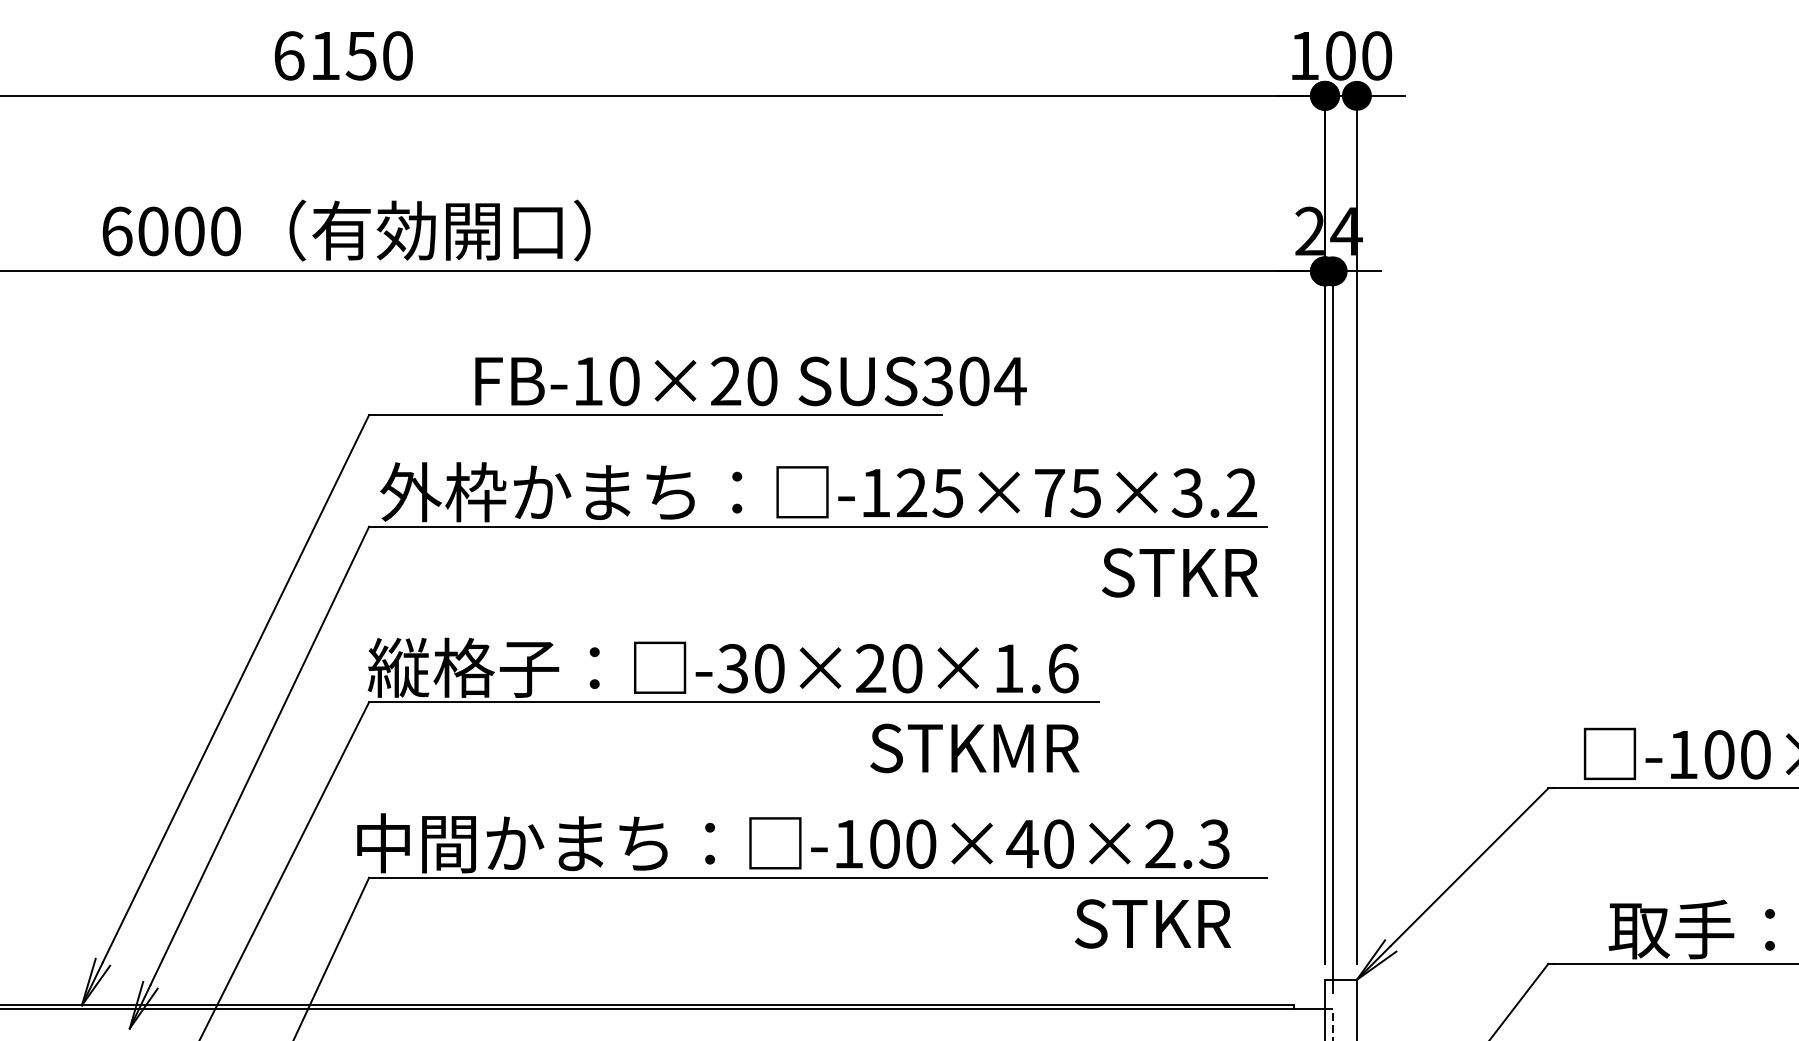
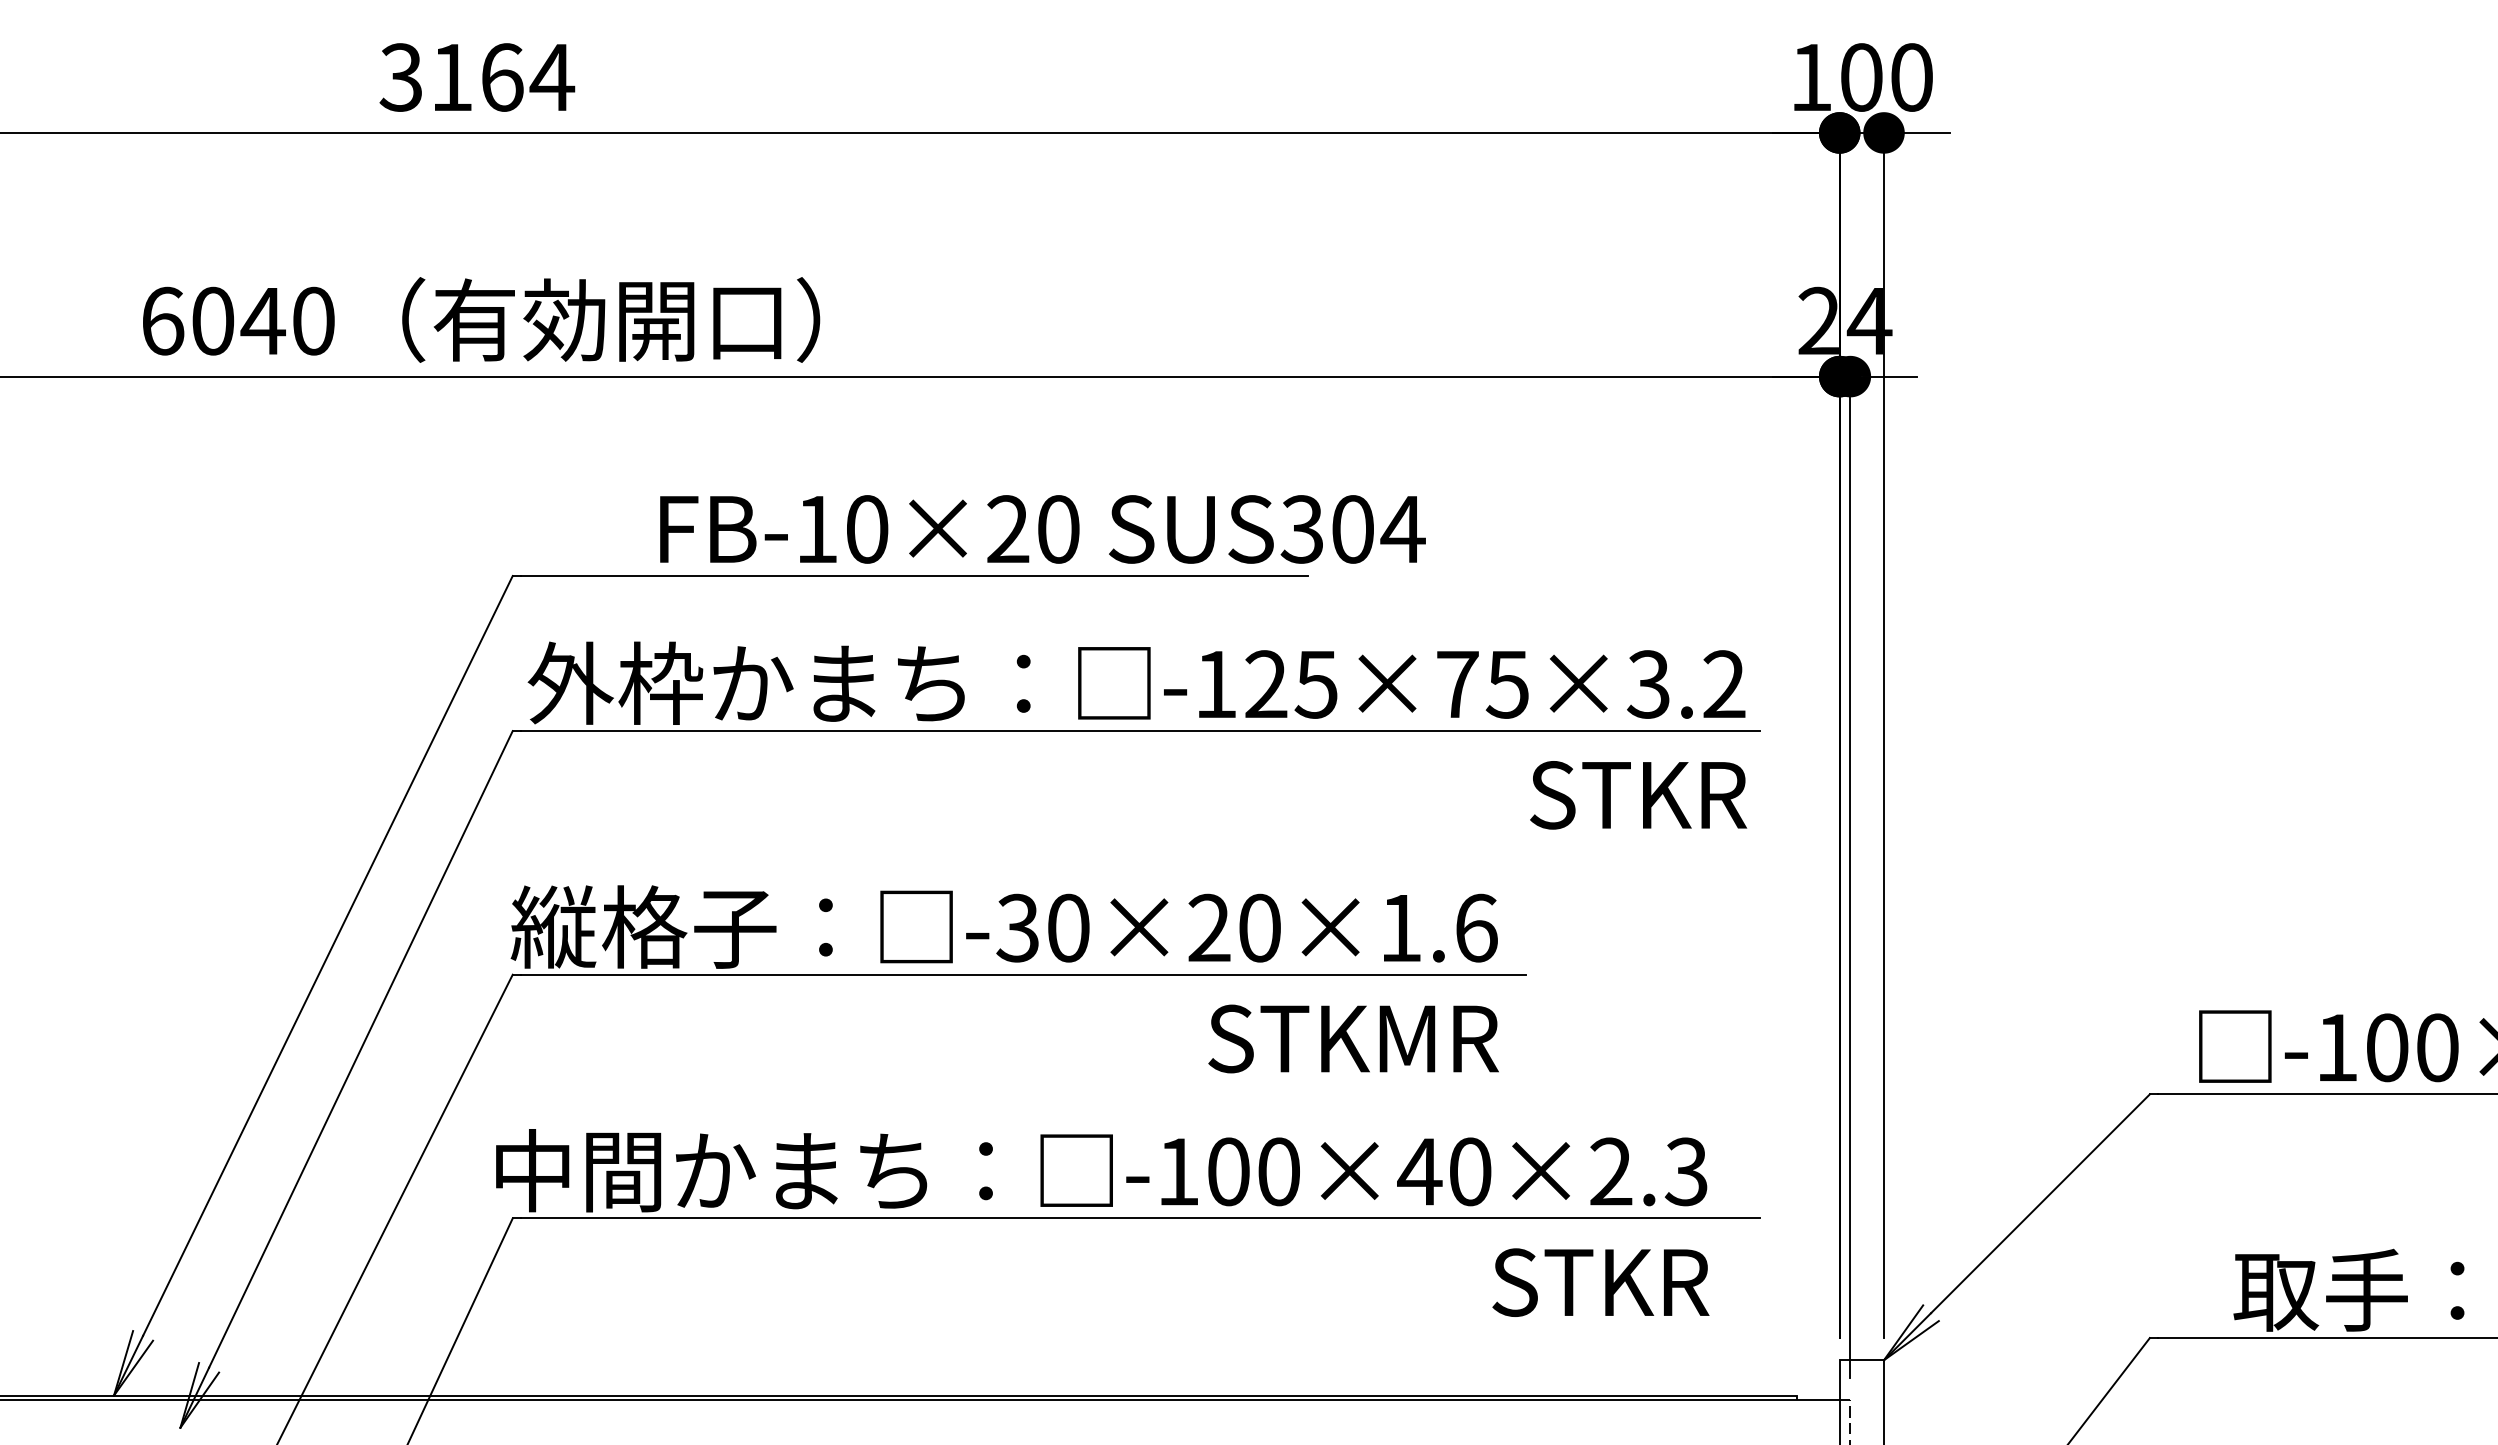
text: (343, 55) -> (477, 77), 6150 -> 3164
text: (188, 230) -> (262, 320), 6000 -> 6040

